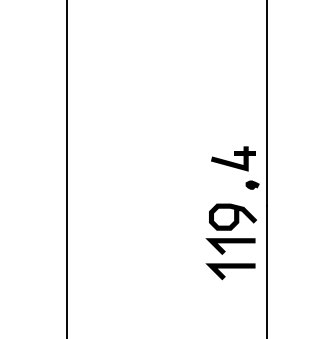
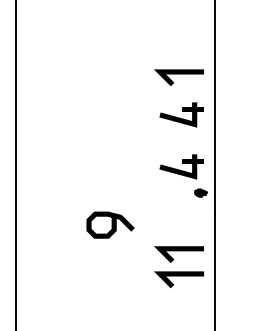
line: (230, 66) -> (179, 74), added
part: (233, 106) -> (182, 114), added
curve: (234, 216) -> (112, 224), moved

